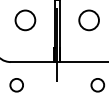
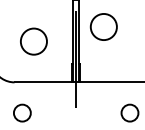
circle: (25, 20) -> (34, 41), moved
circle: (88, 20) -> (103, 27), moved

